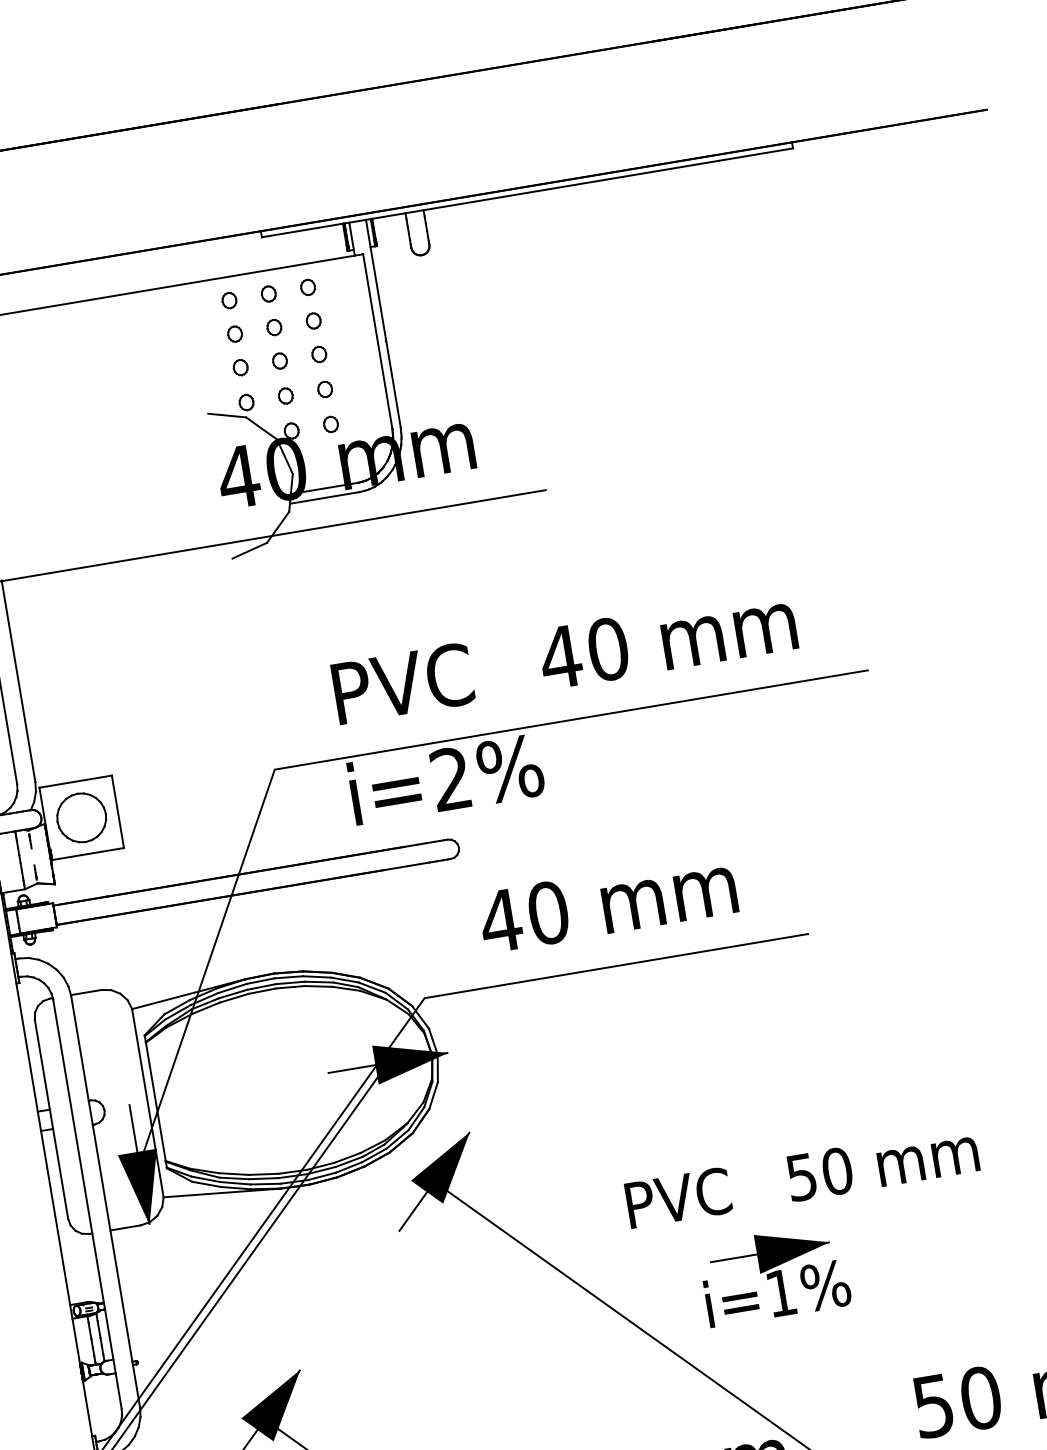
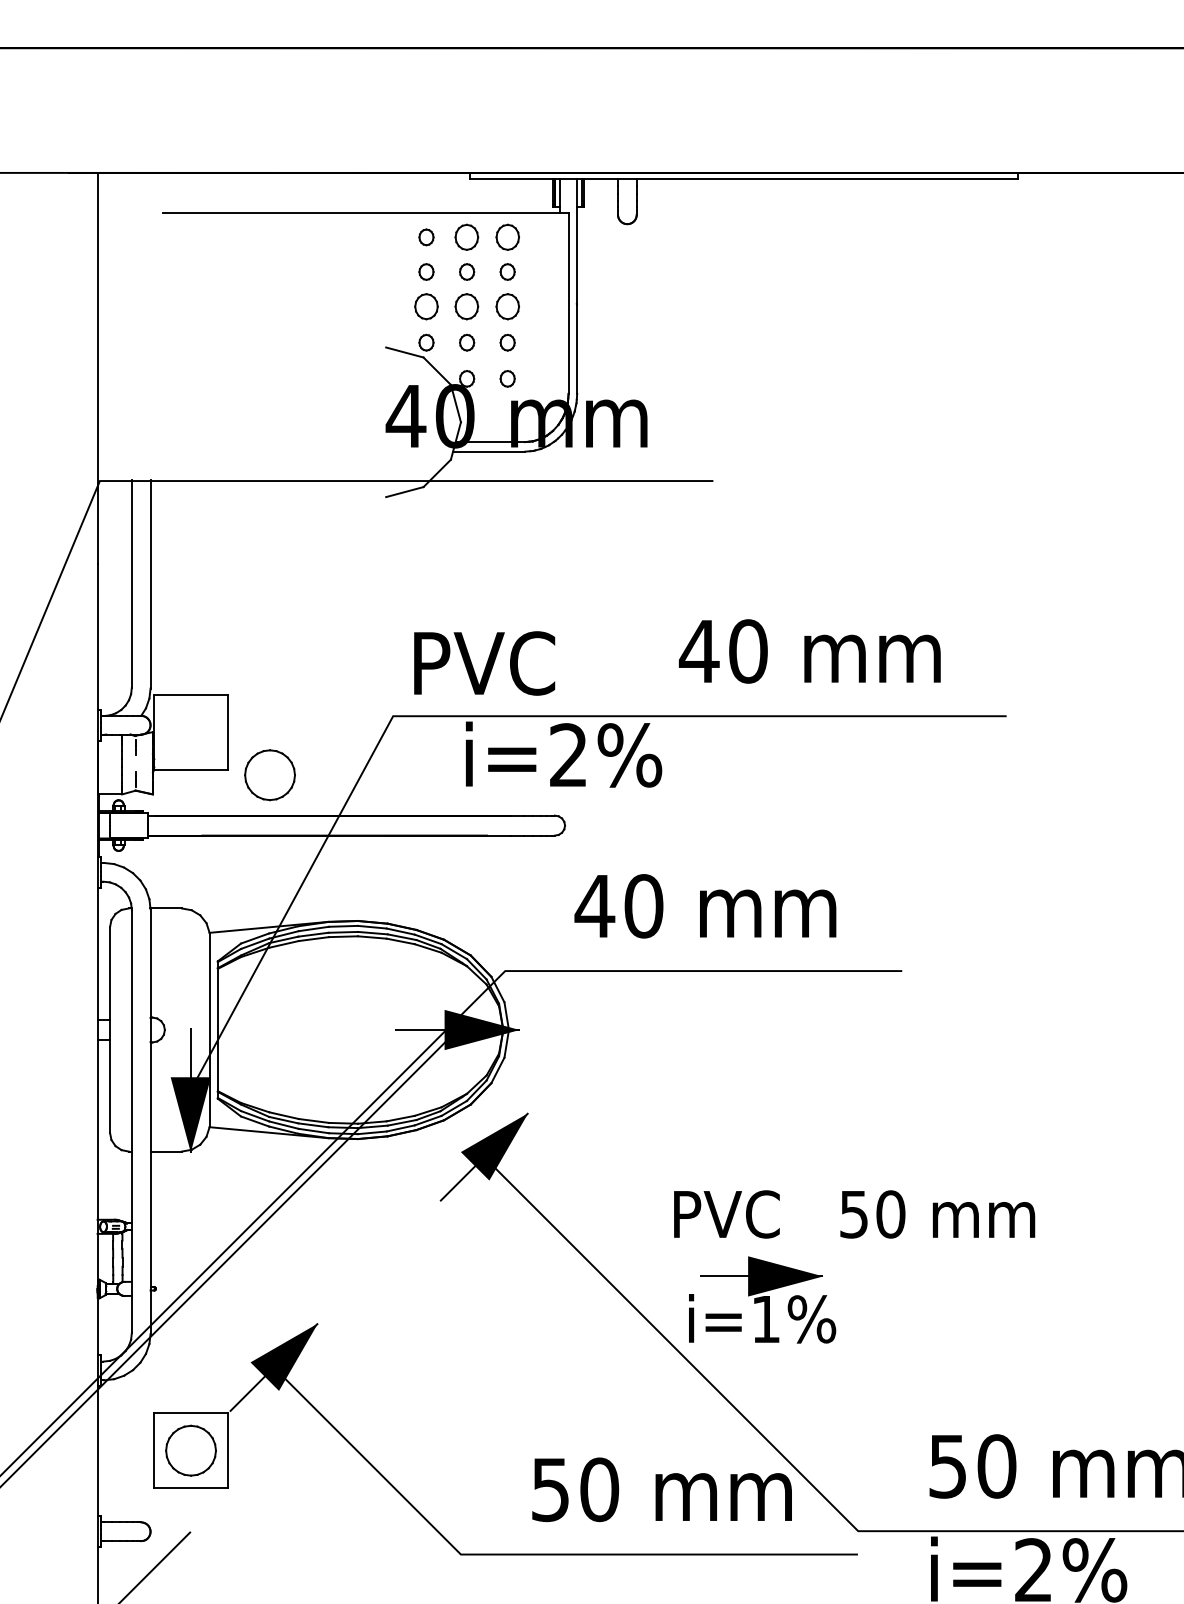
part: (307, 287) -> (507, 237), size x1.6
part: (269, 294) -> (467, 237), size x1.6
part: (319, 354) -> (507, 306), size x1.6
part: (280, 360) -> (467, 306), size x1.6
part: (240, 367) -> (426, 306), size x1.6
text: (403, 683) -> (484, 663), moved
part: (81, 818) -> (269, 775), moved
part: (774, 1274) -> (762, 1299), moved

